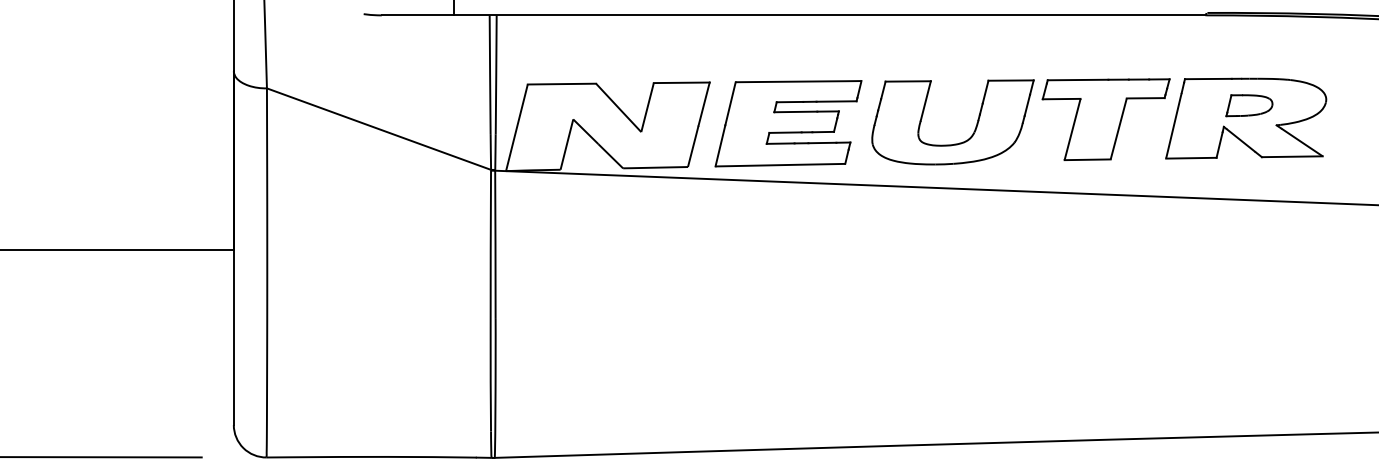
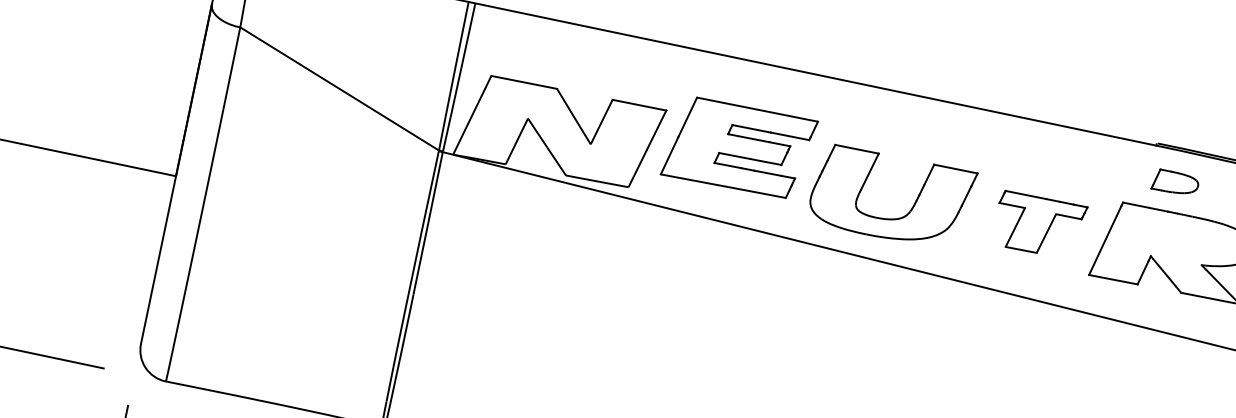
part: (1249, 105) -> (1175, 182), moved
part: (1105, 119) -> (1038, 225), size x0.7
part: (788, 123) -> (739, 147), moved

